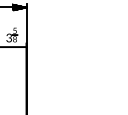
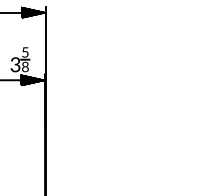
hatch: (19, 47) -> (33, 80), added

